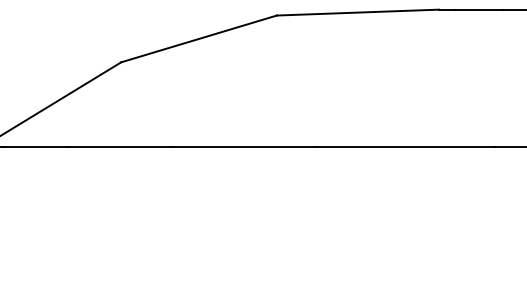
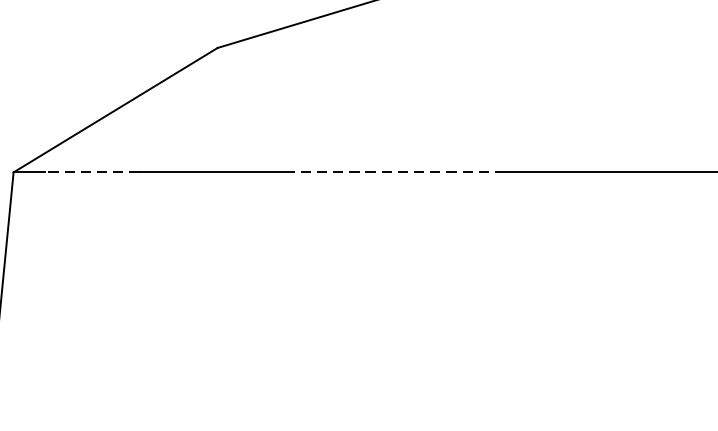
line: (35, 146) -> (91, 171), solid -> dashed
line: (245, 146) -> (400, 171), solid -> dashed

